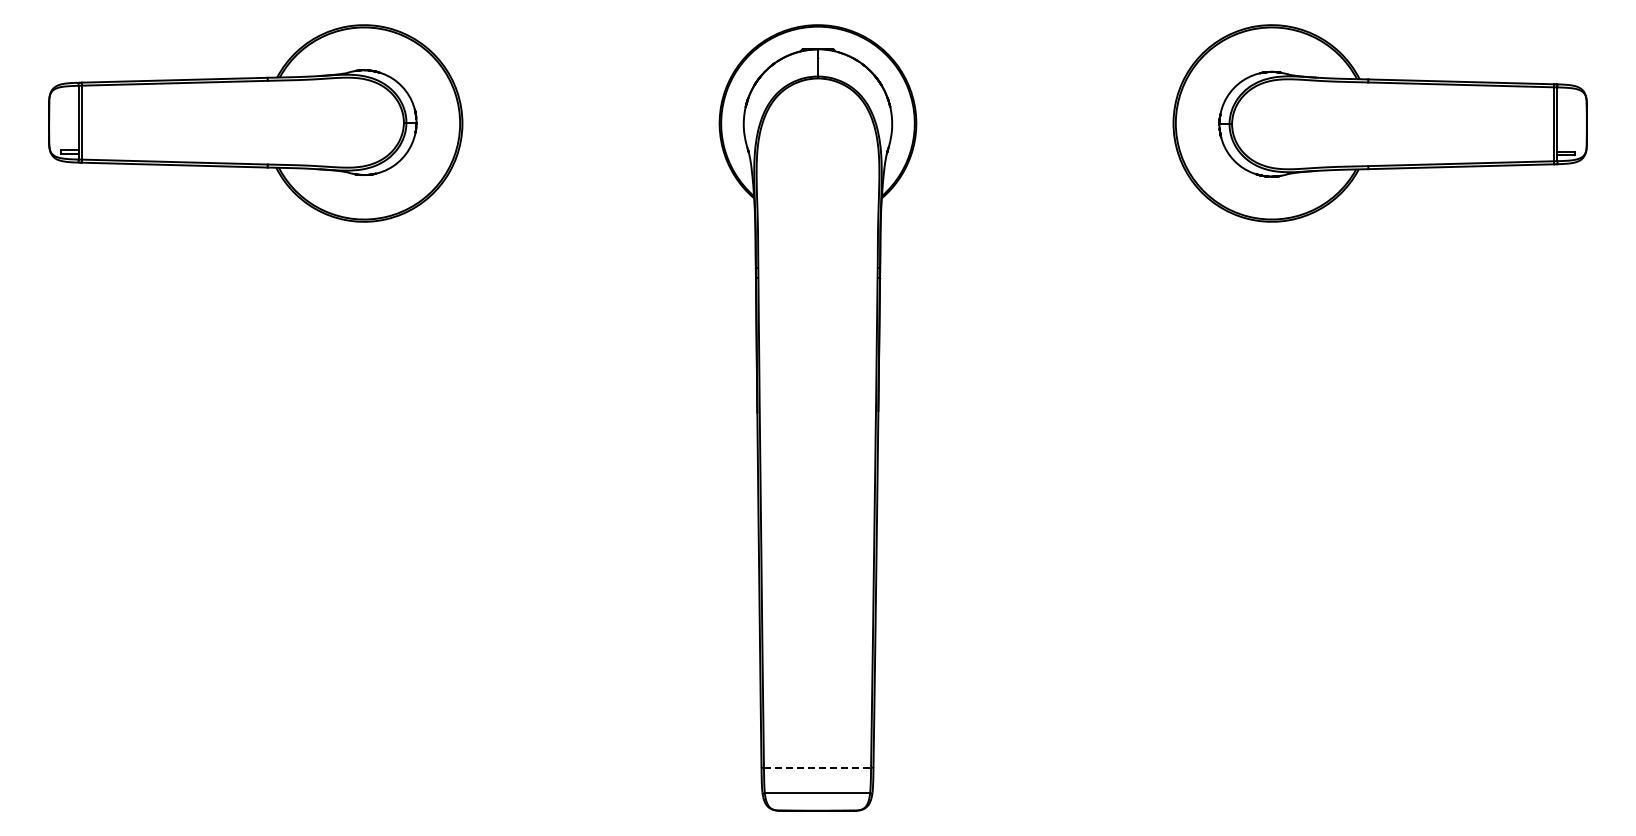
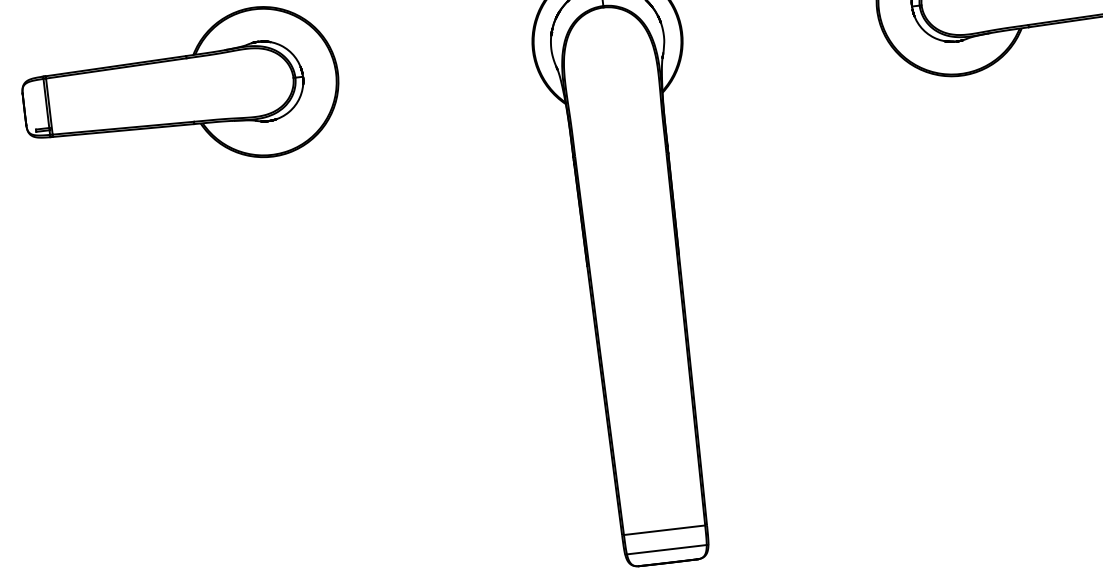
line: (817, 767) -> (664, 530), dashed -> solid

